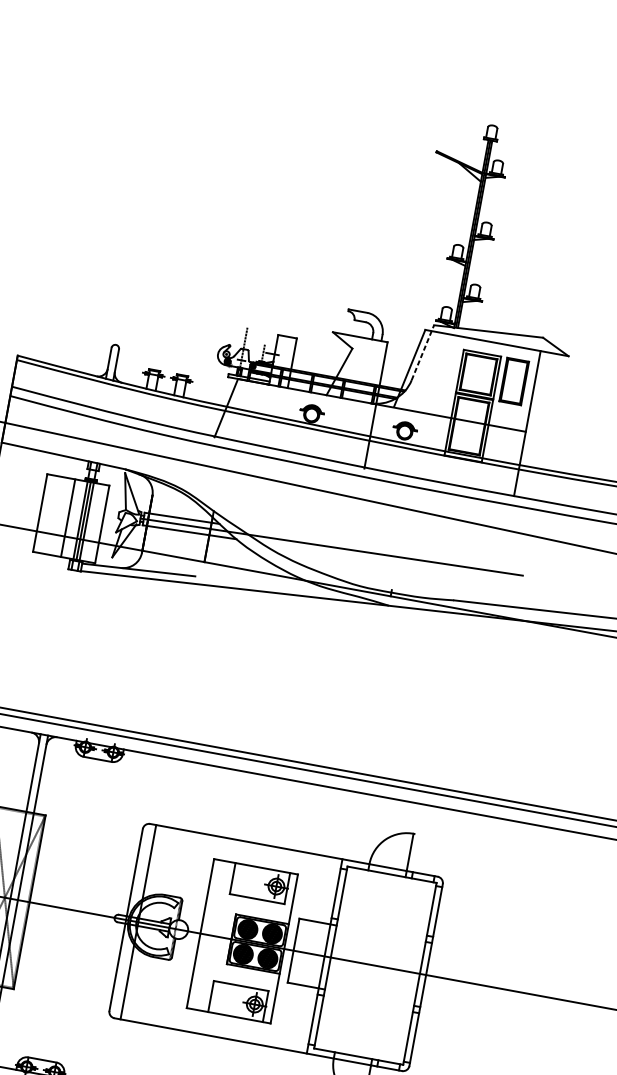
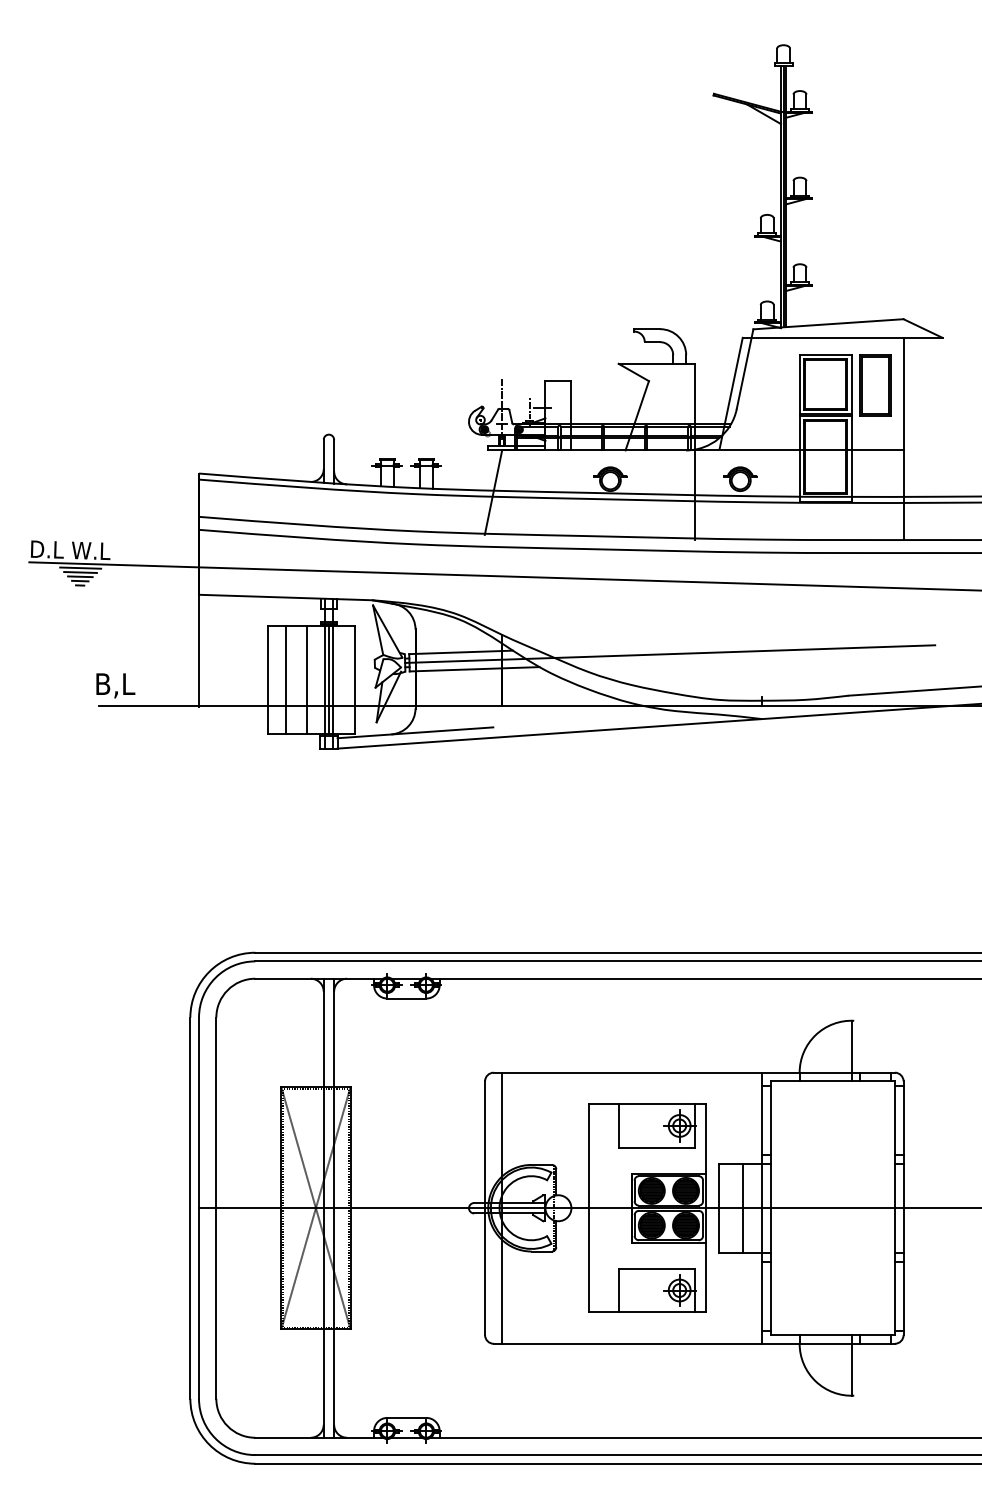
line: (423, 353) -> (745, 369), dashed -> solid
line: (52, 515) -> (285, 680), added
line: (310, 953) -> (742, 1207), added

